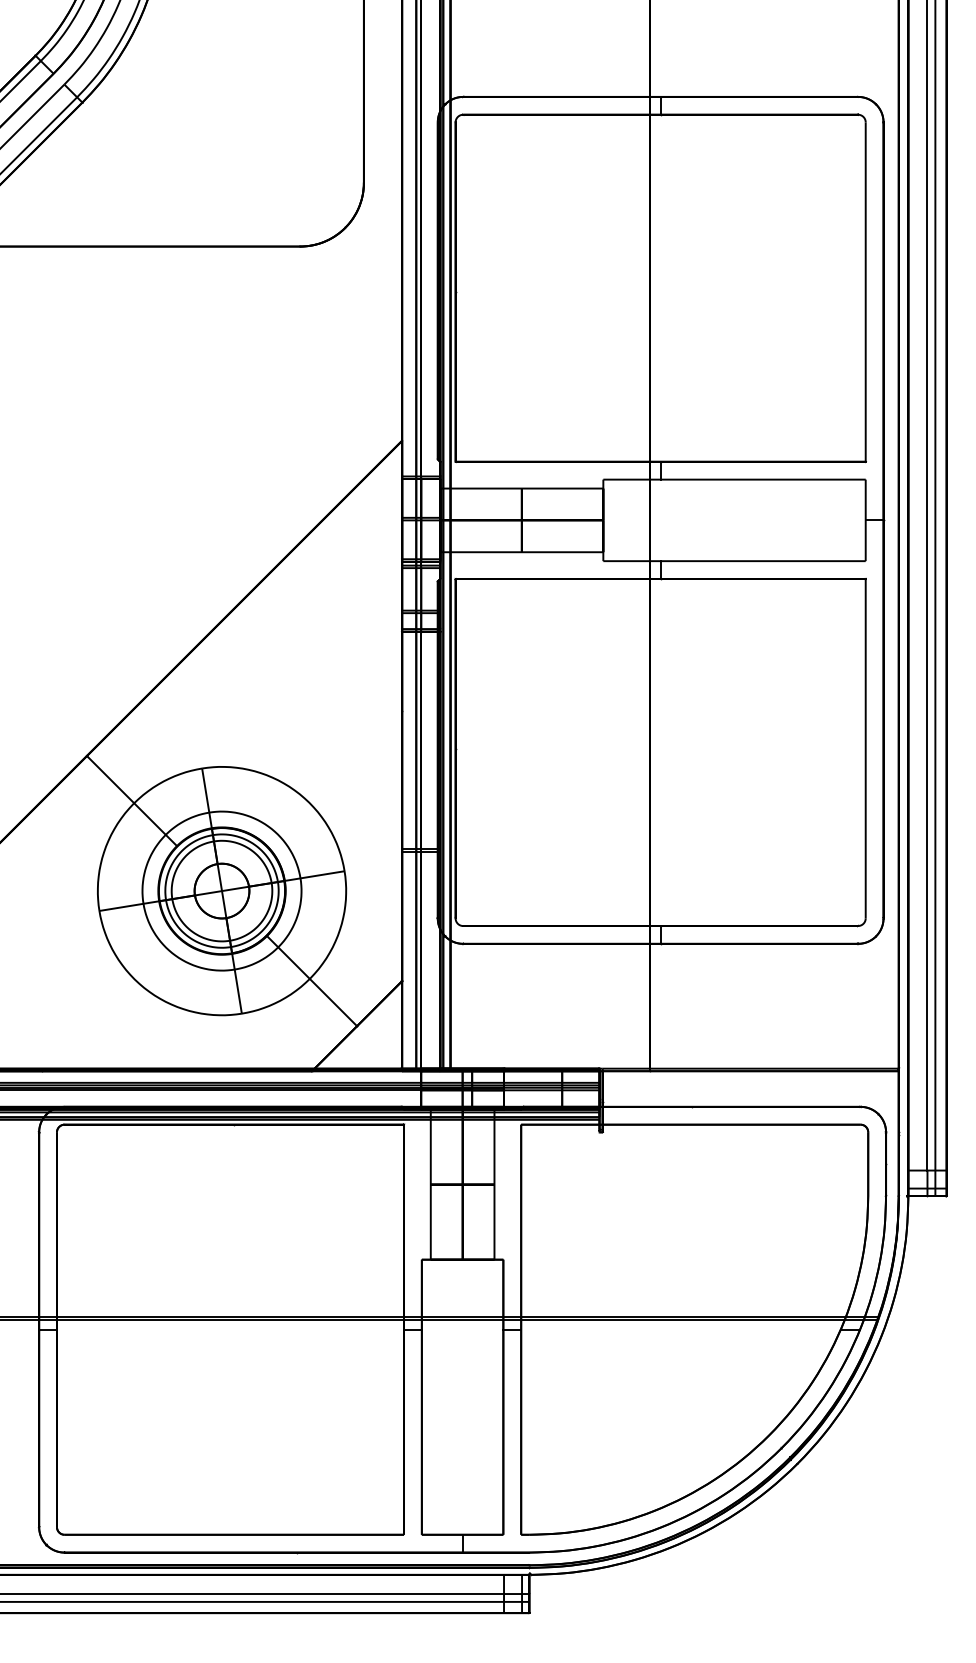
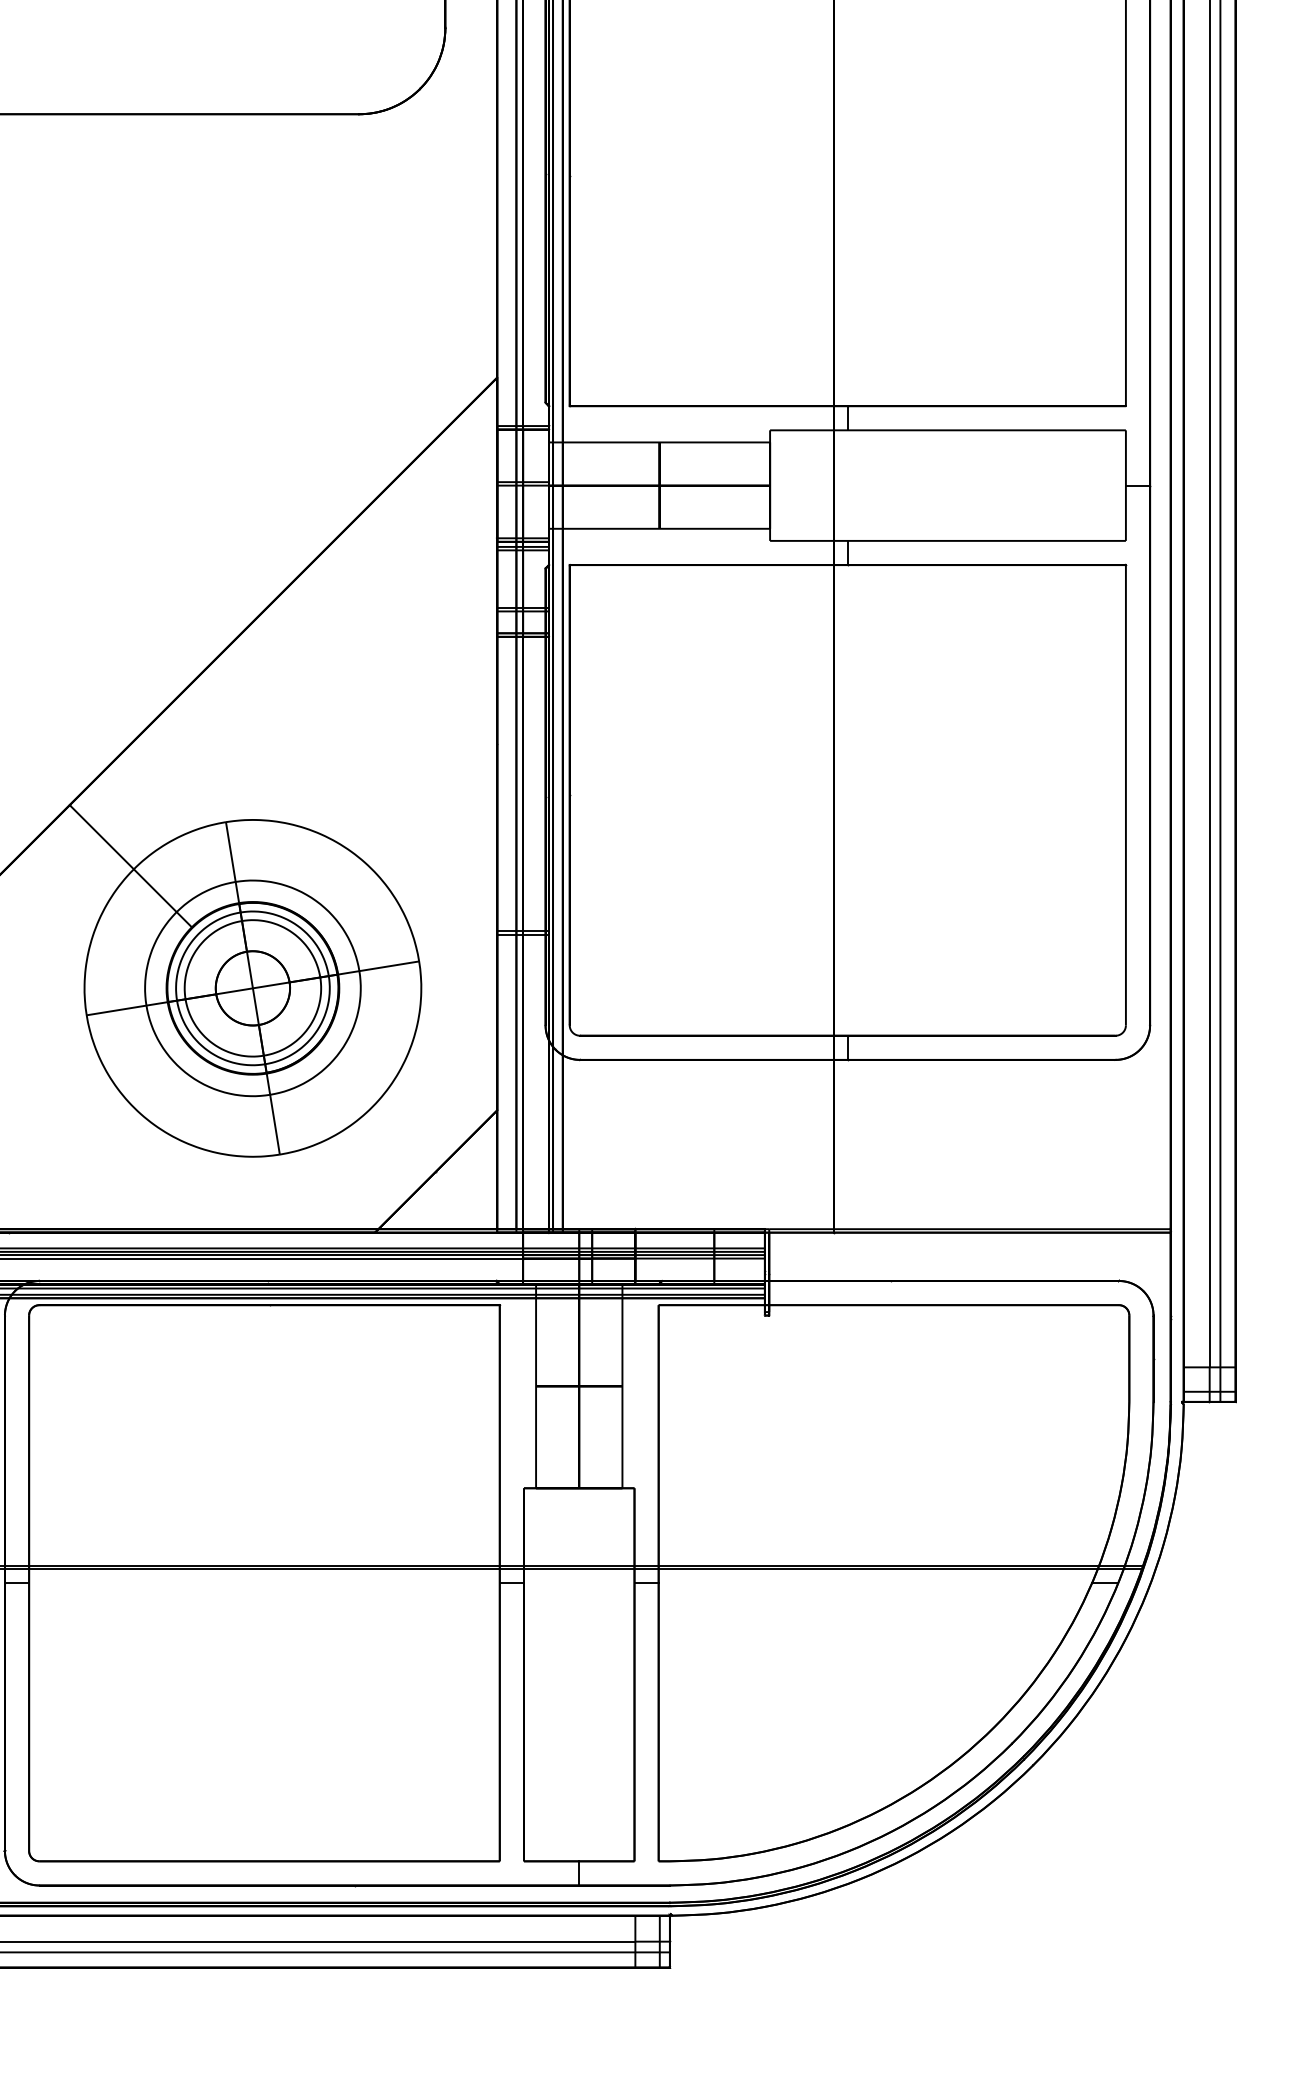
line: (312, 981) -> (375, 1110), removed

